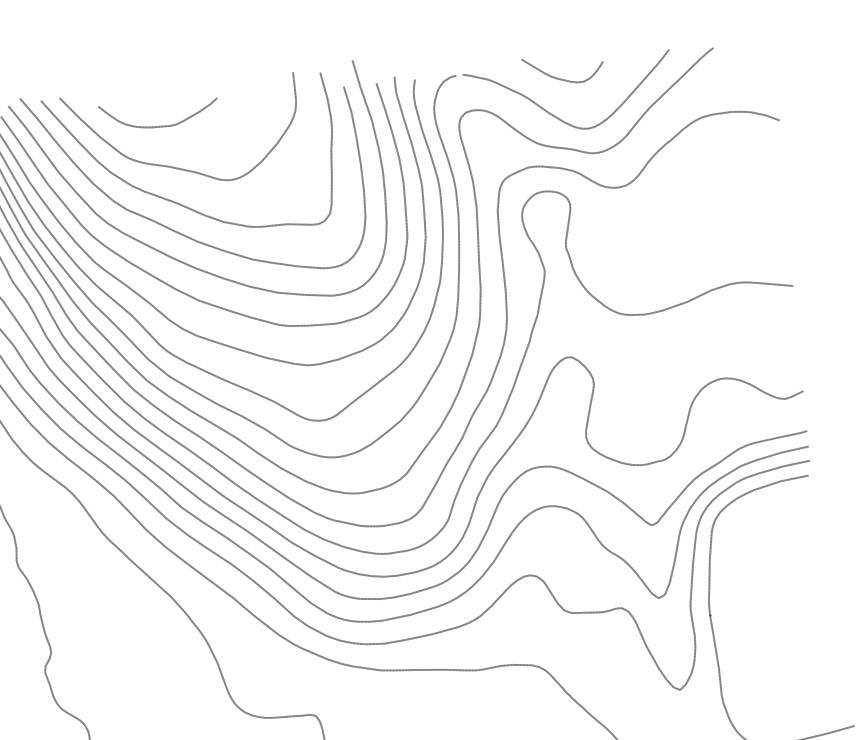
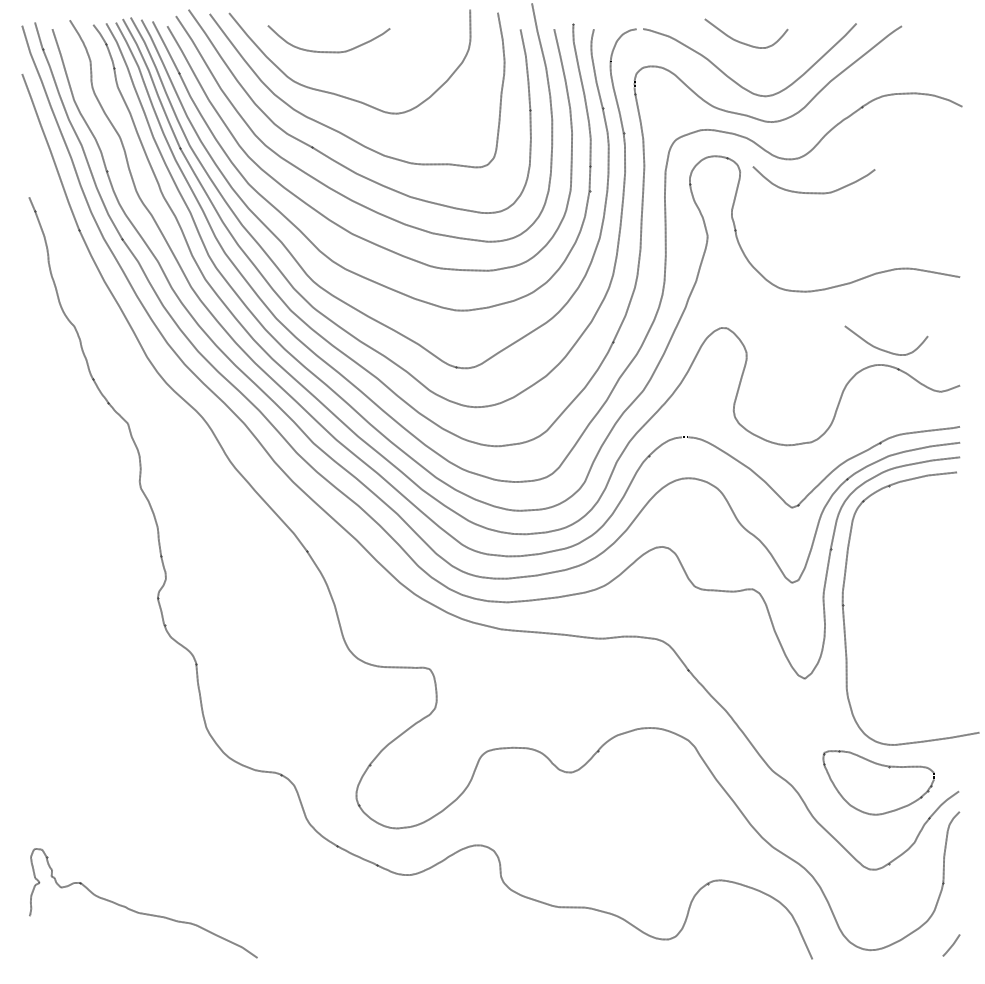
curve: (643, 217) -> (813, 192), added
curve: (725, 363) -> (883, 349), added

